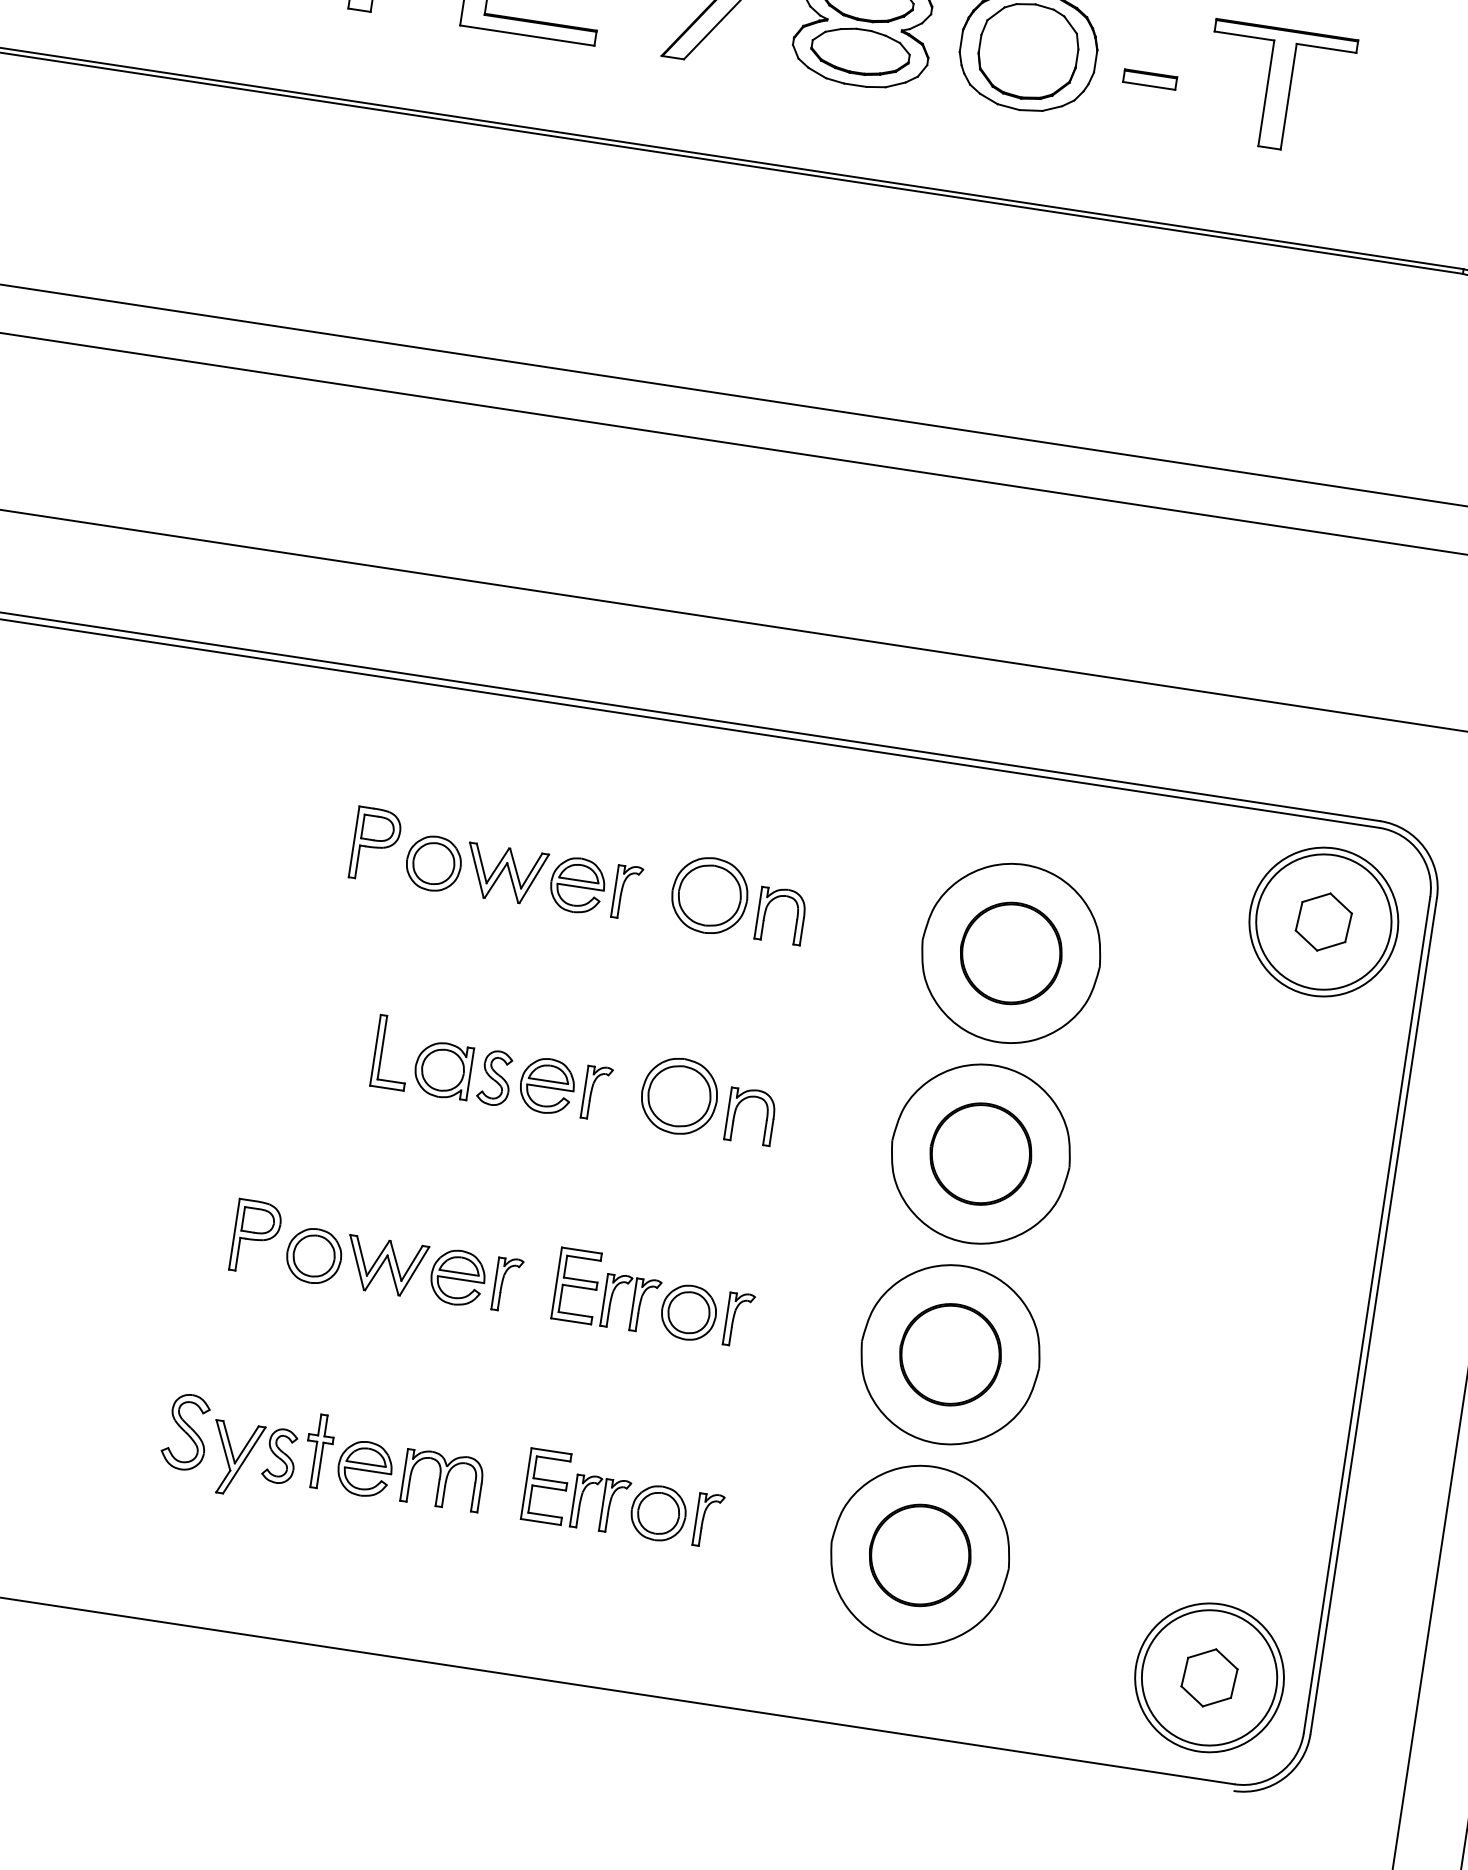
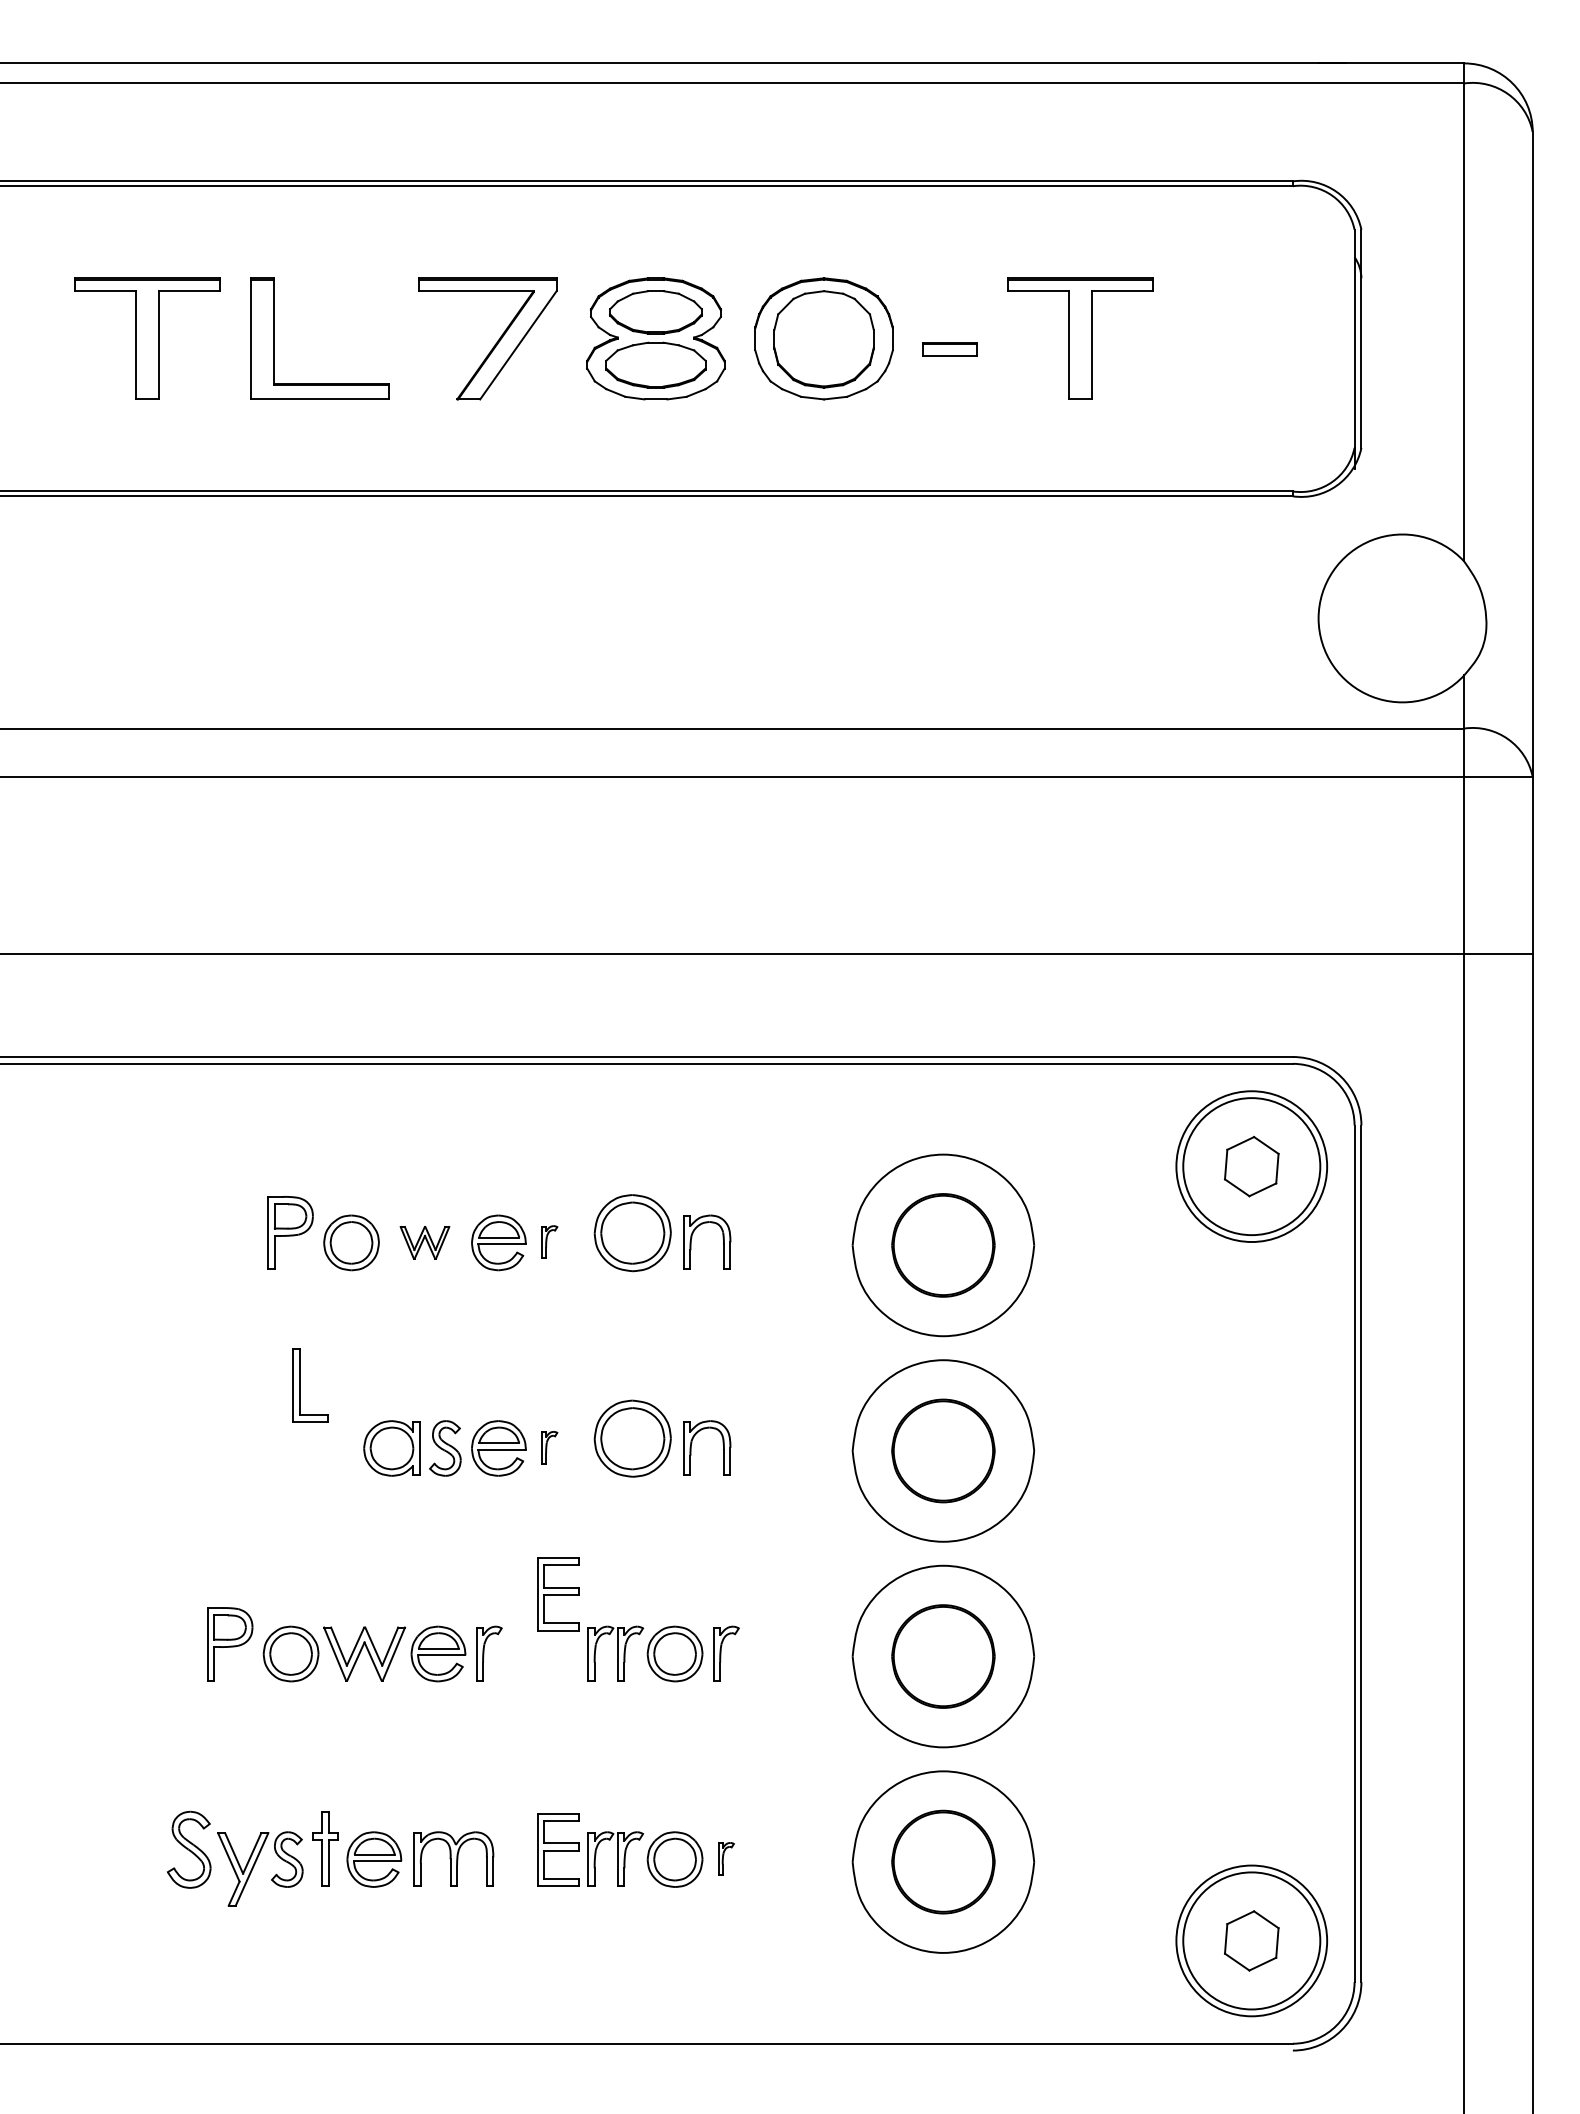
part: (505, 874) -> (424, 1242), size x0.6
part: (627, 891) -> (549, 1241), size x0.6
part: (382, 1051) -> (300, 1385), moved
part: (596, 1092) -> (549, 1447), size x0.6
part: (576, 1286) -> (558, 1594), moved
part: (708, 1519) -> (726, 1858), size x0.6

